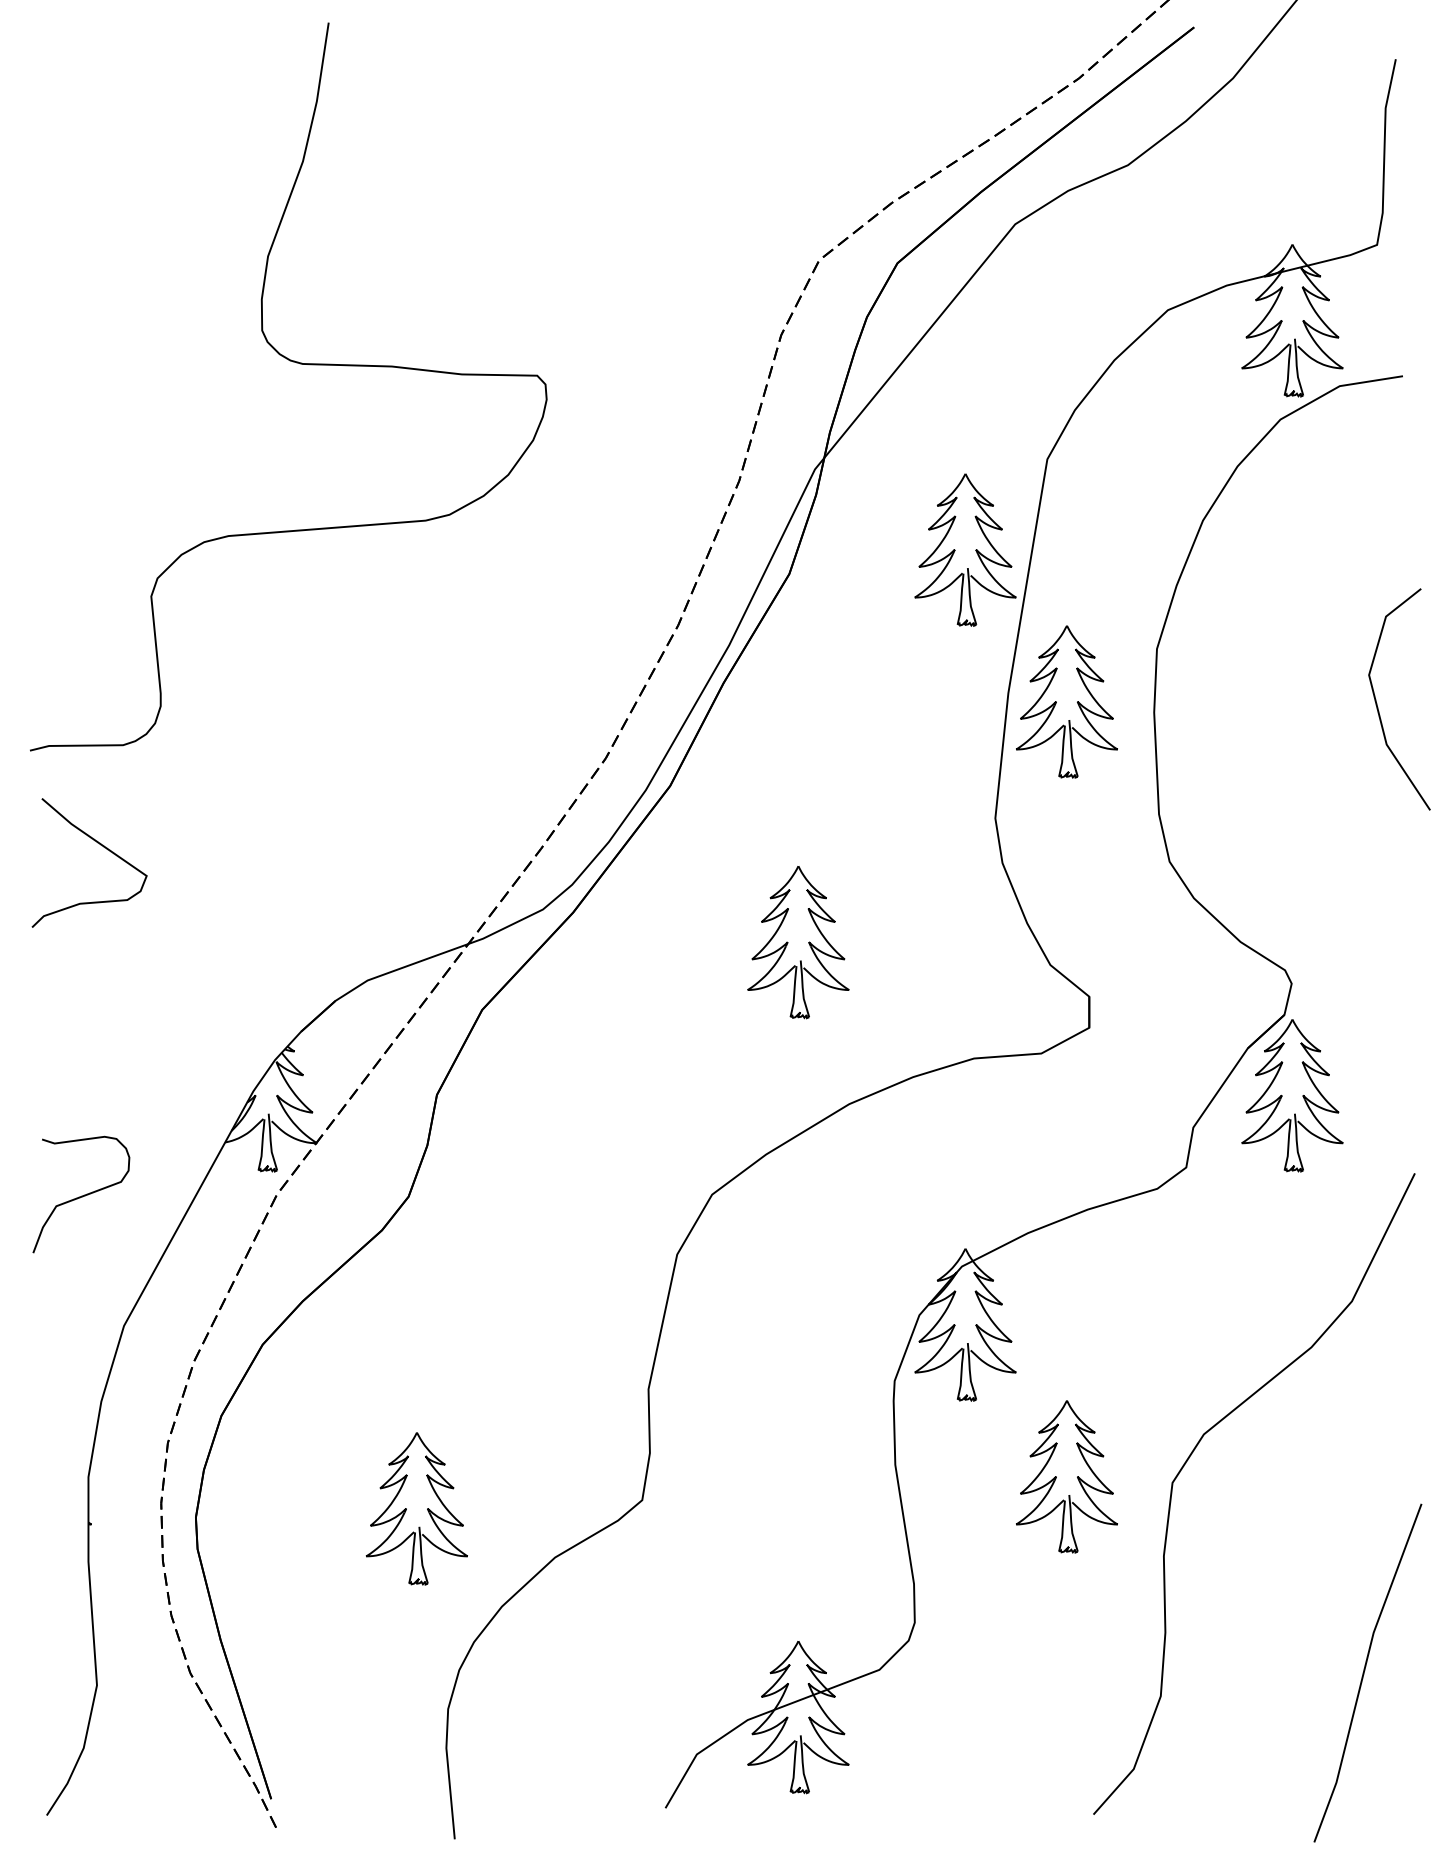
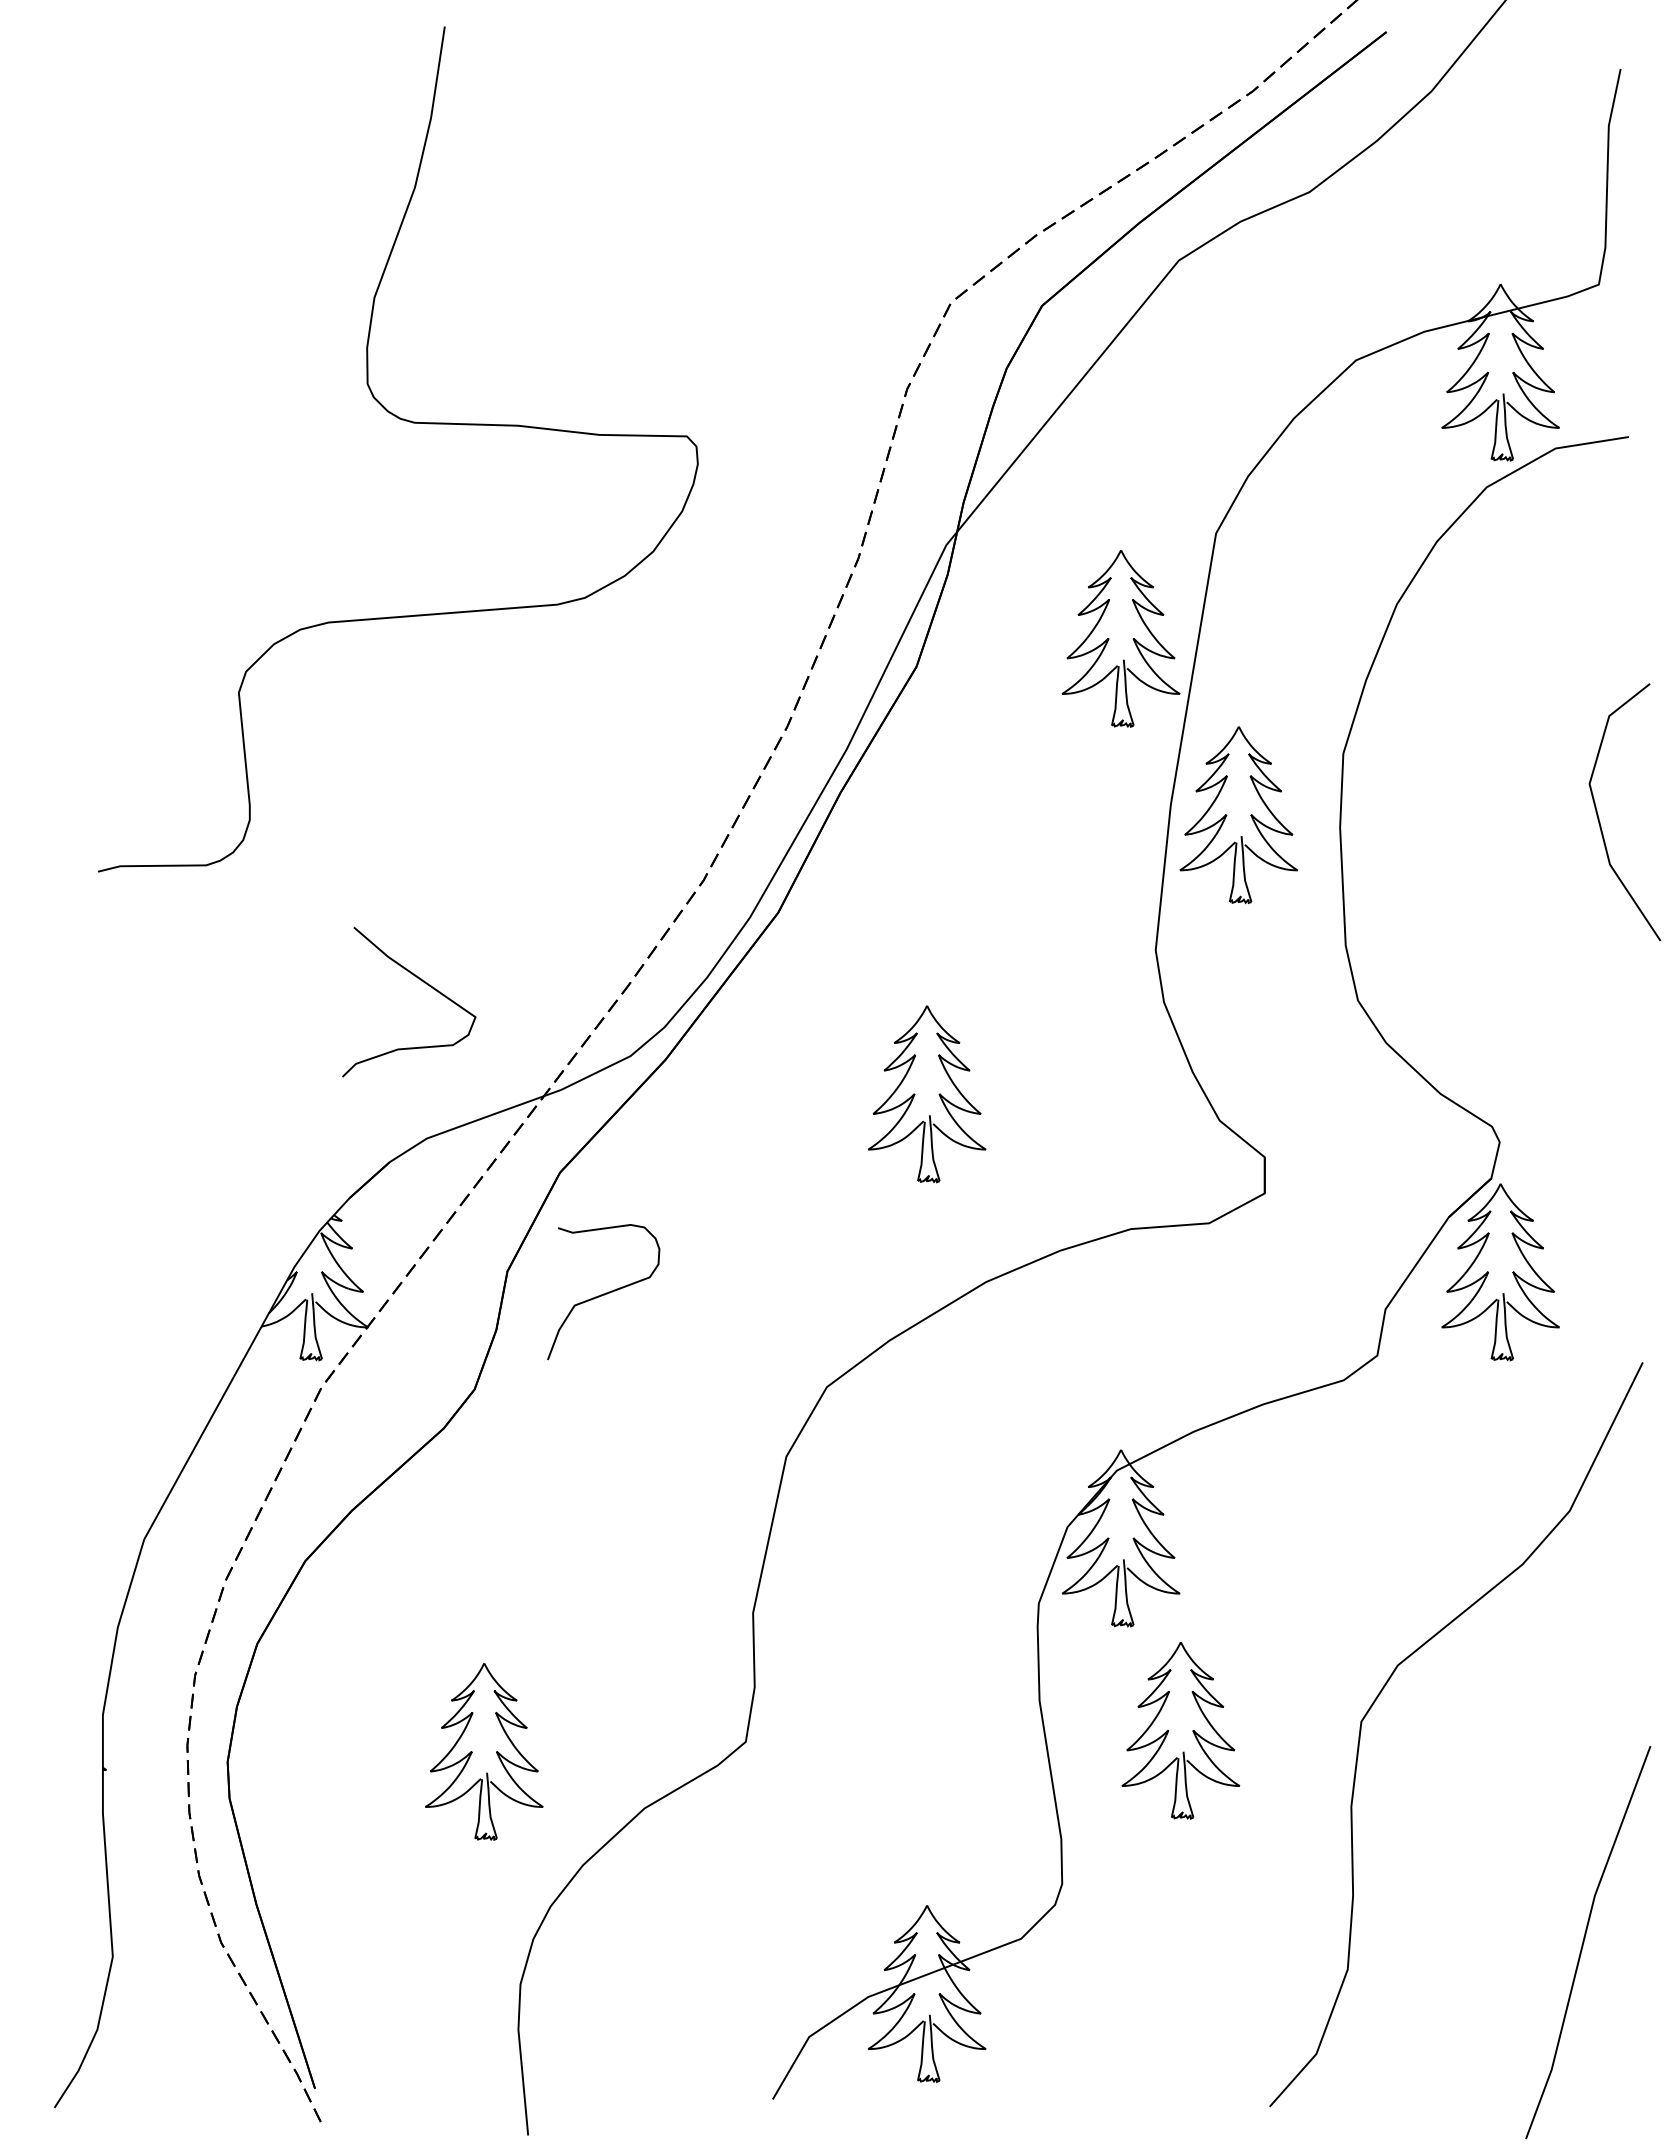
curve: (294, 362) -> (405, 421), moved
curve: (102, 846) -> (424, 983), moved
curve: (81, 1195) -> (603, 1293), moved
part: (1066, 1476) -> (1180, 1730), moved

